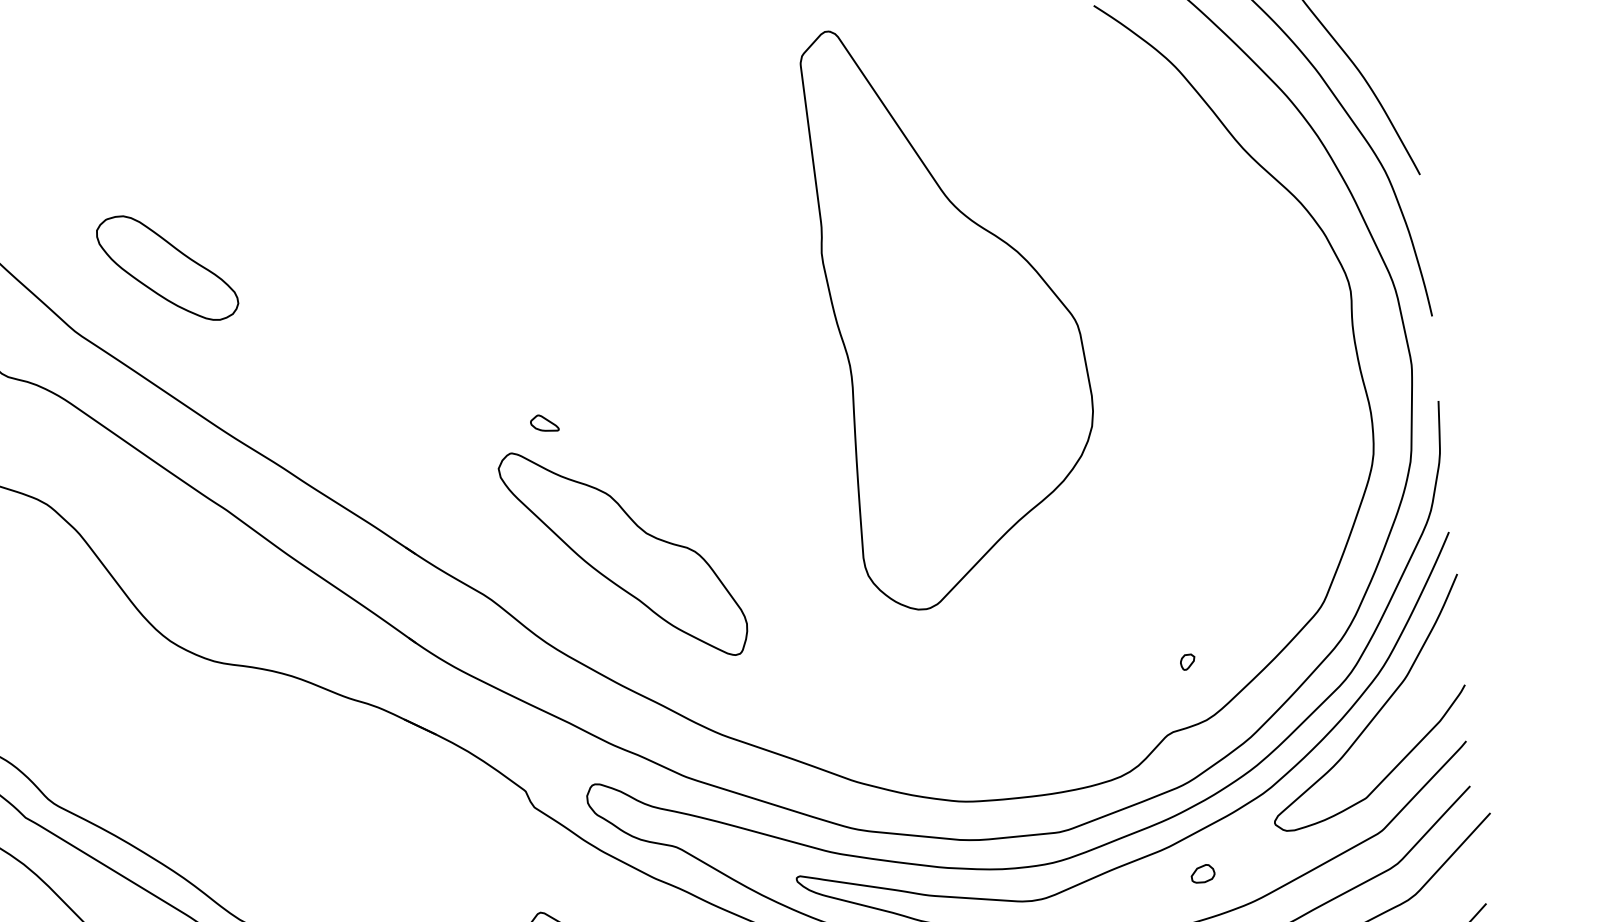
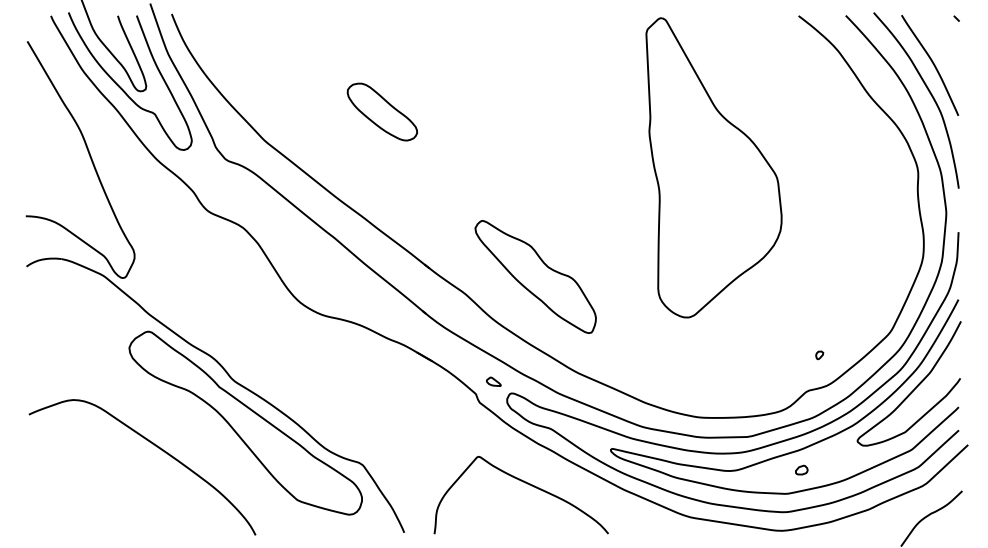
part: (165, 267) -> (381, 111), moved
part: (544, 422) -> (493, 381), moved
part: (1202, 872) -> (801, 469), moved

